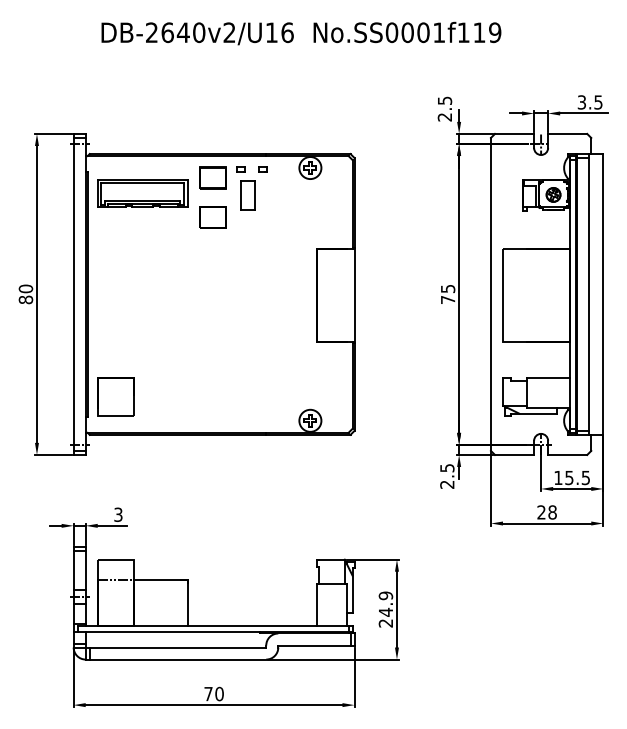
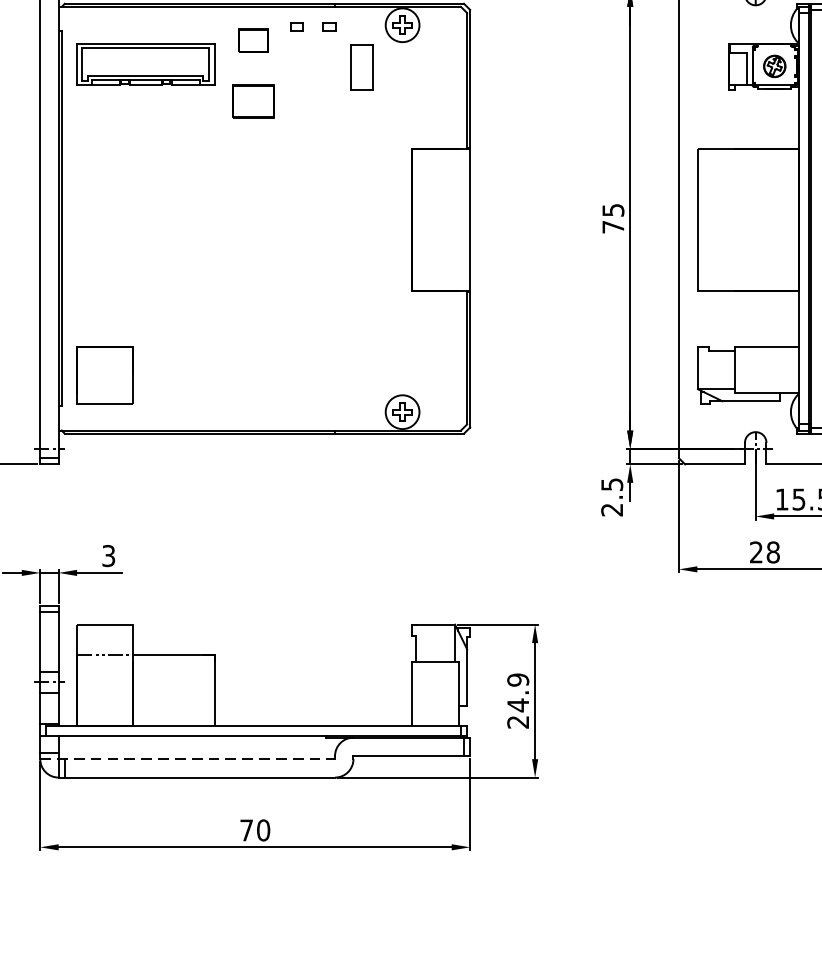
part: (212, 177) -> (252, 39), size x0.7
part: (247, 195) -> (361, 67), moved
line: (170, 647) -> (188, 759), solid -> dashed

